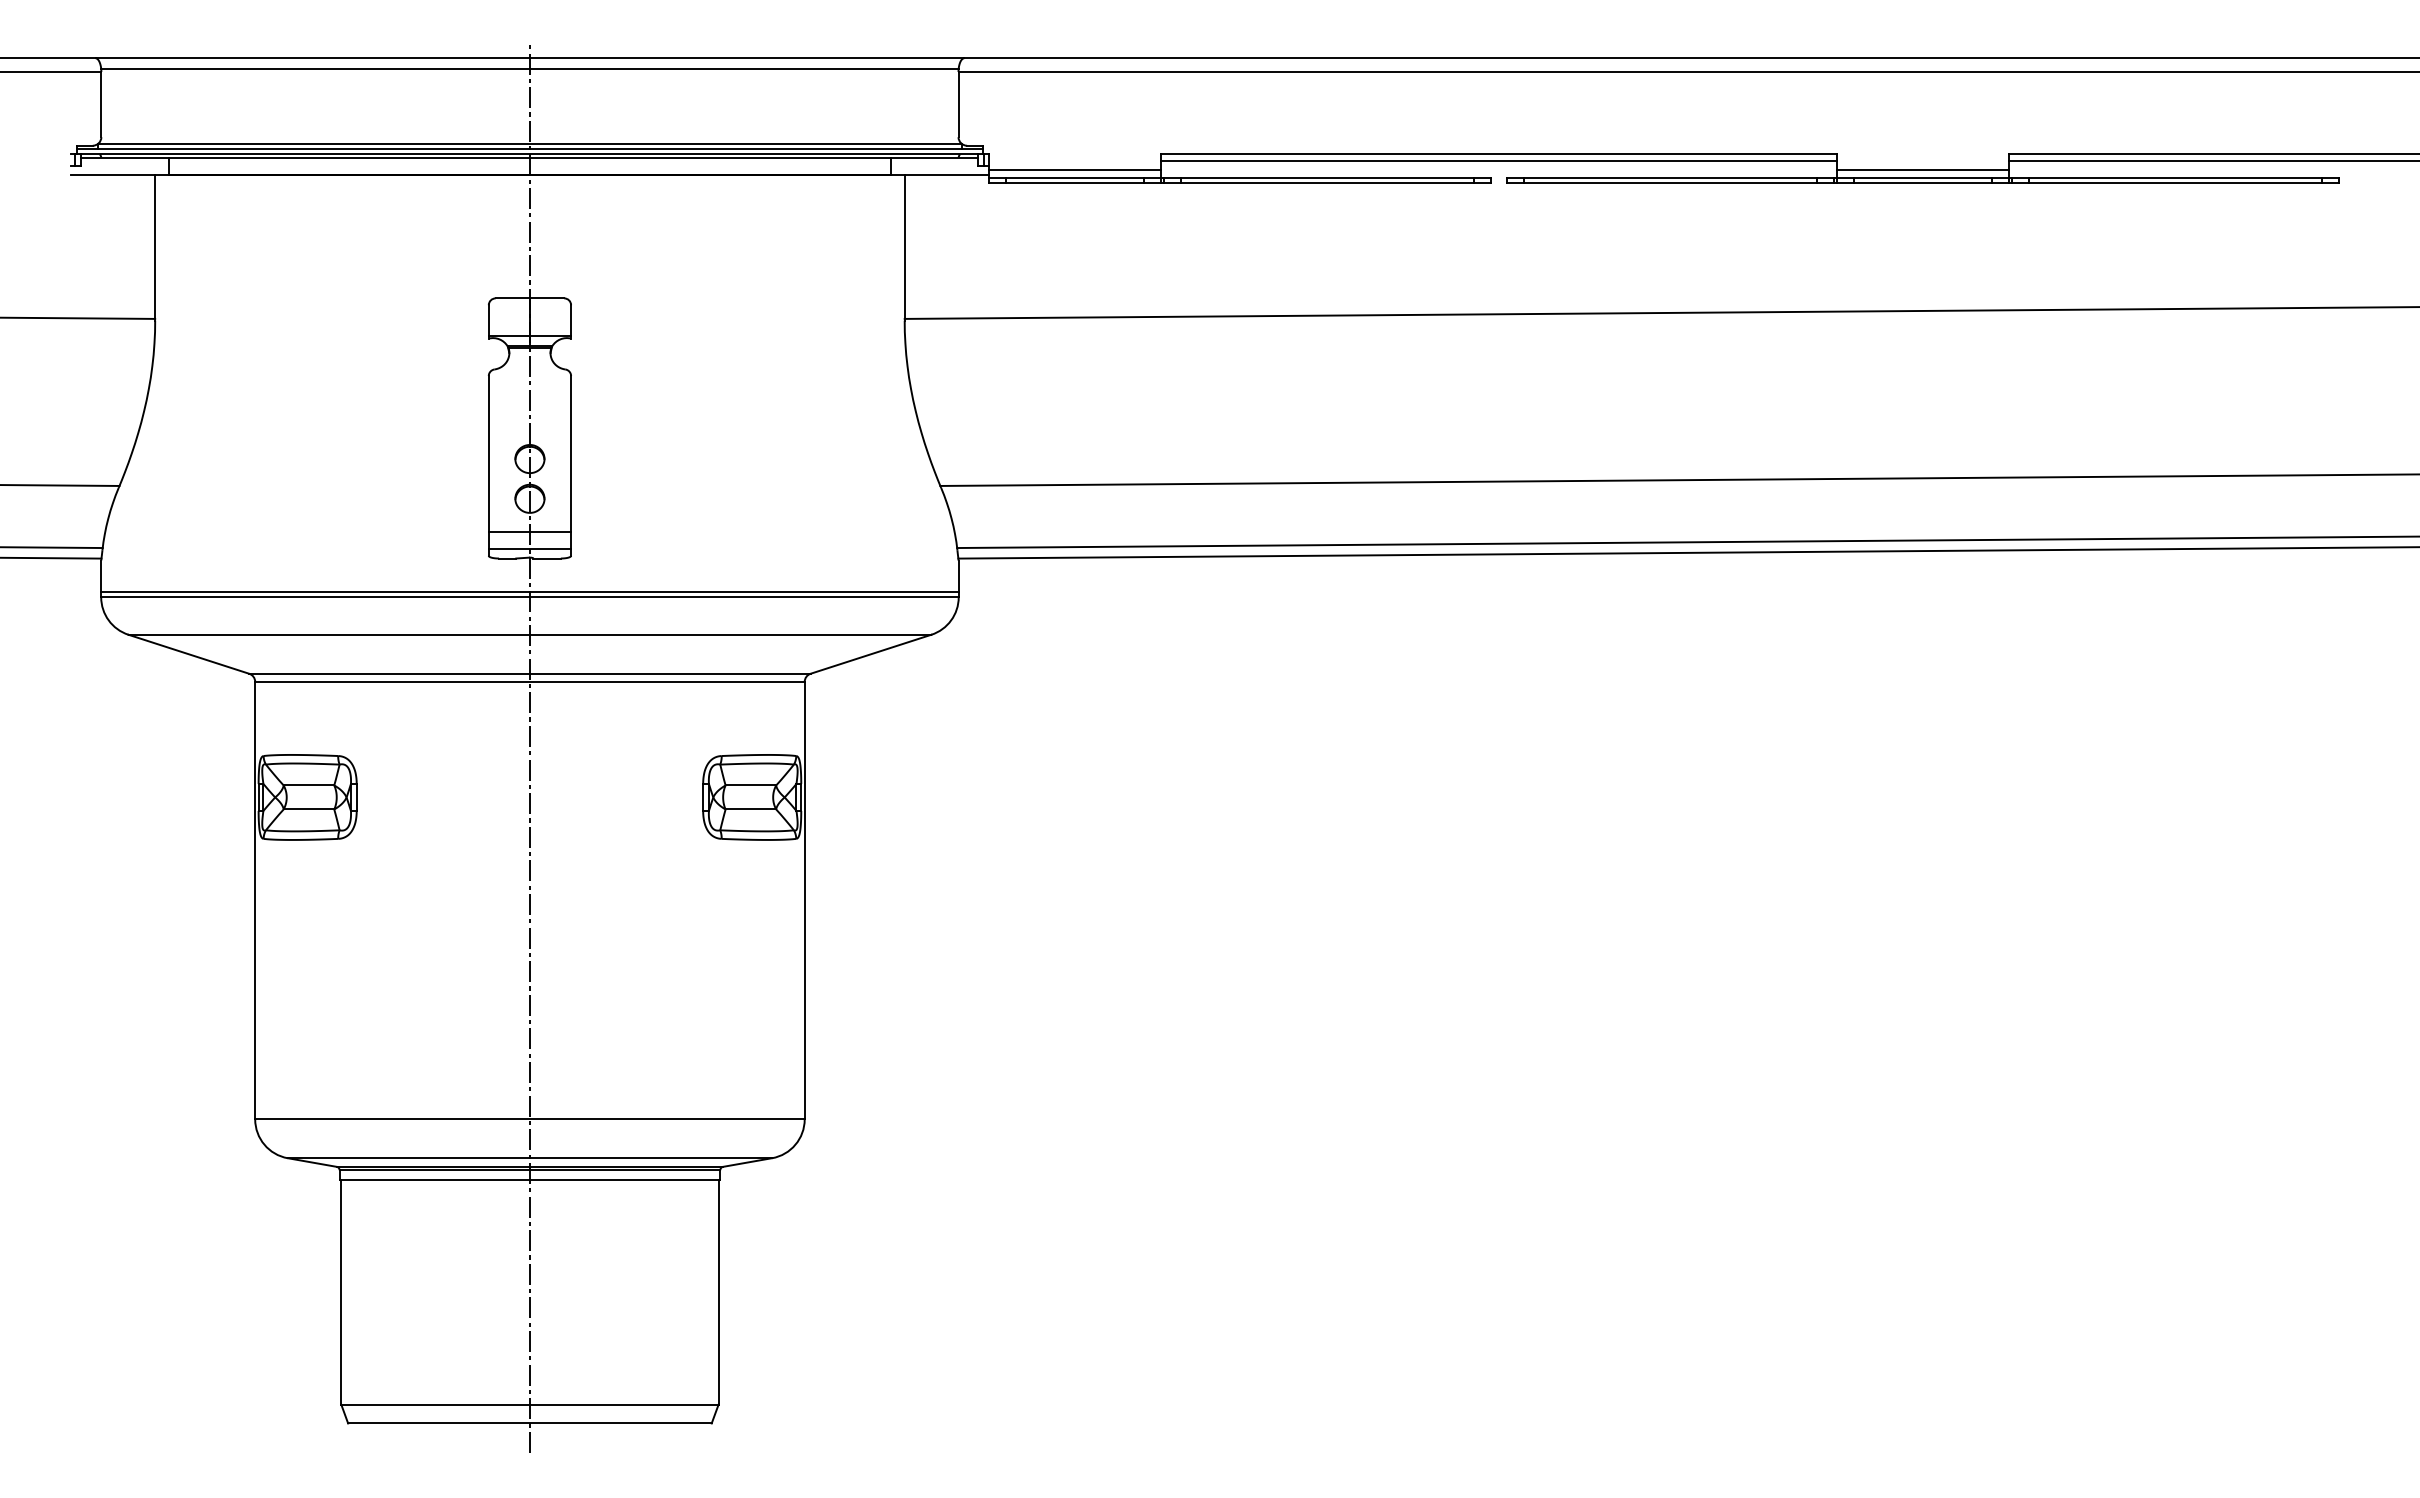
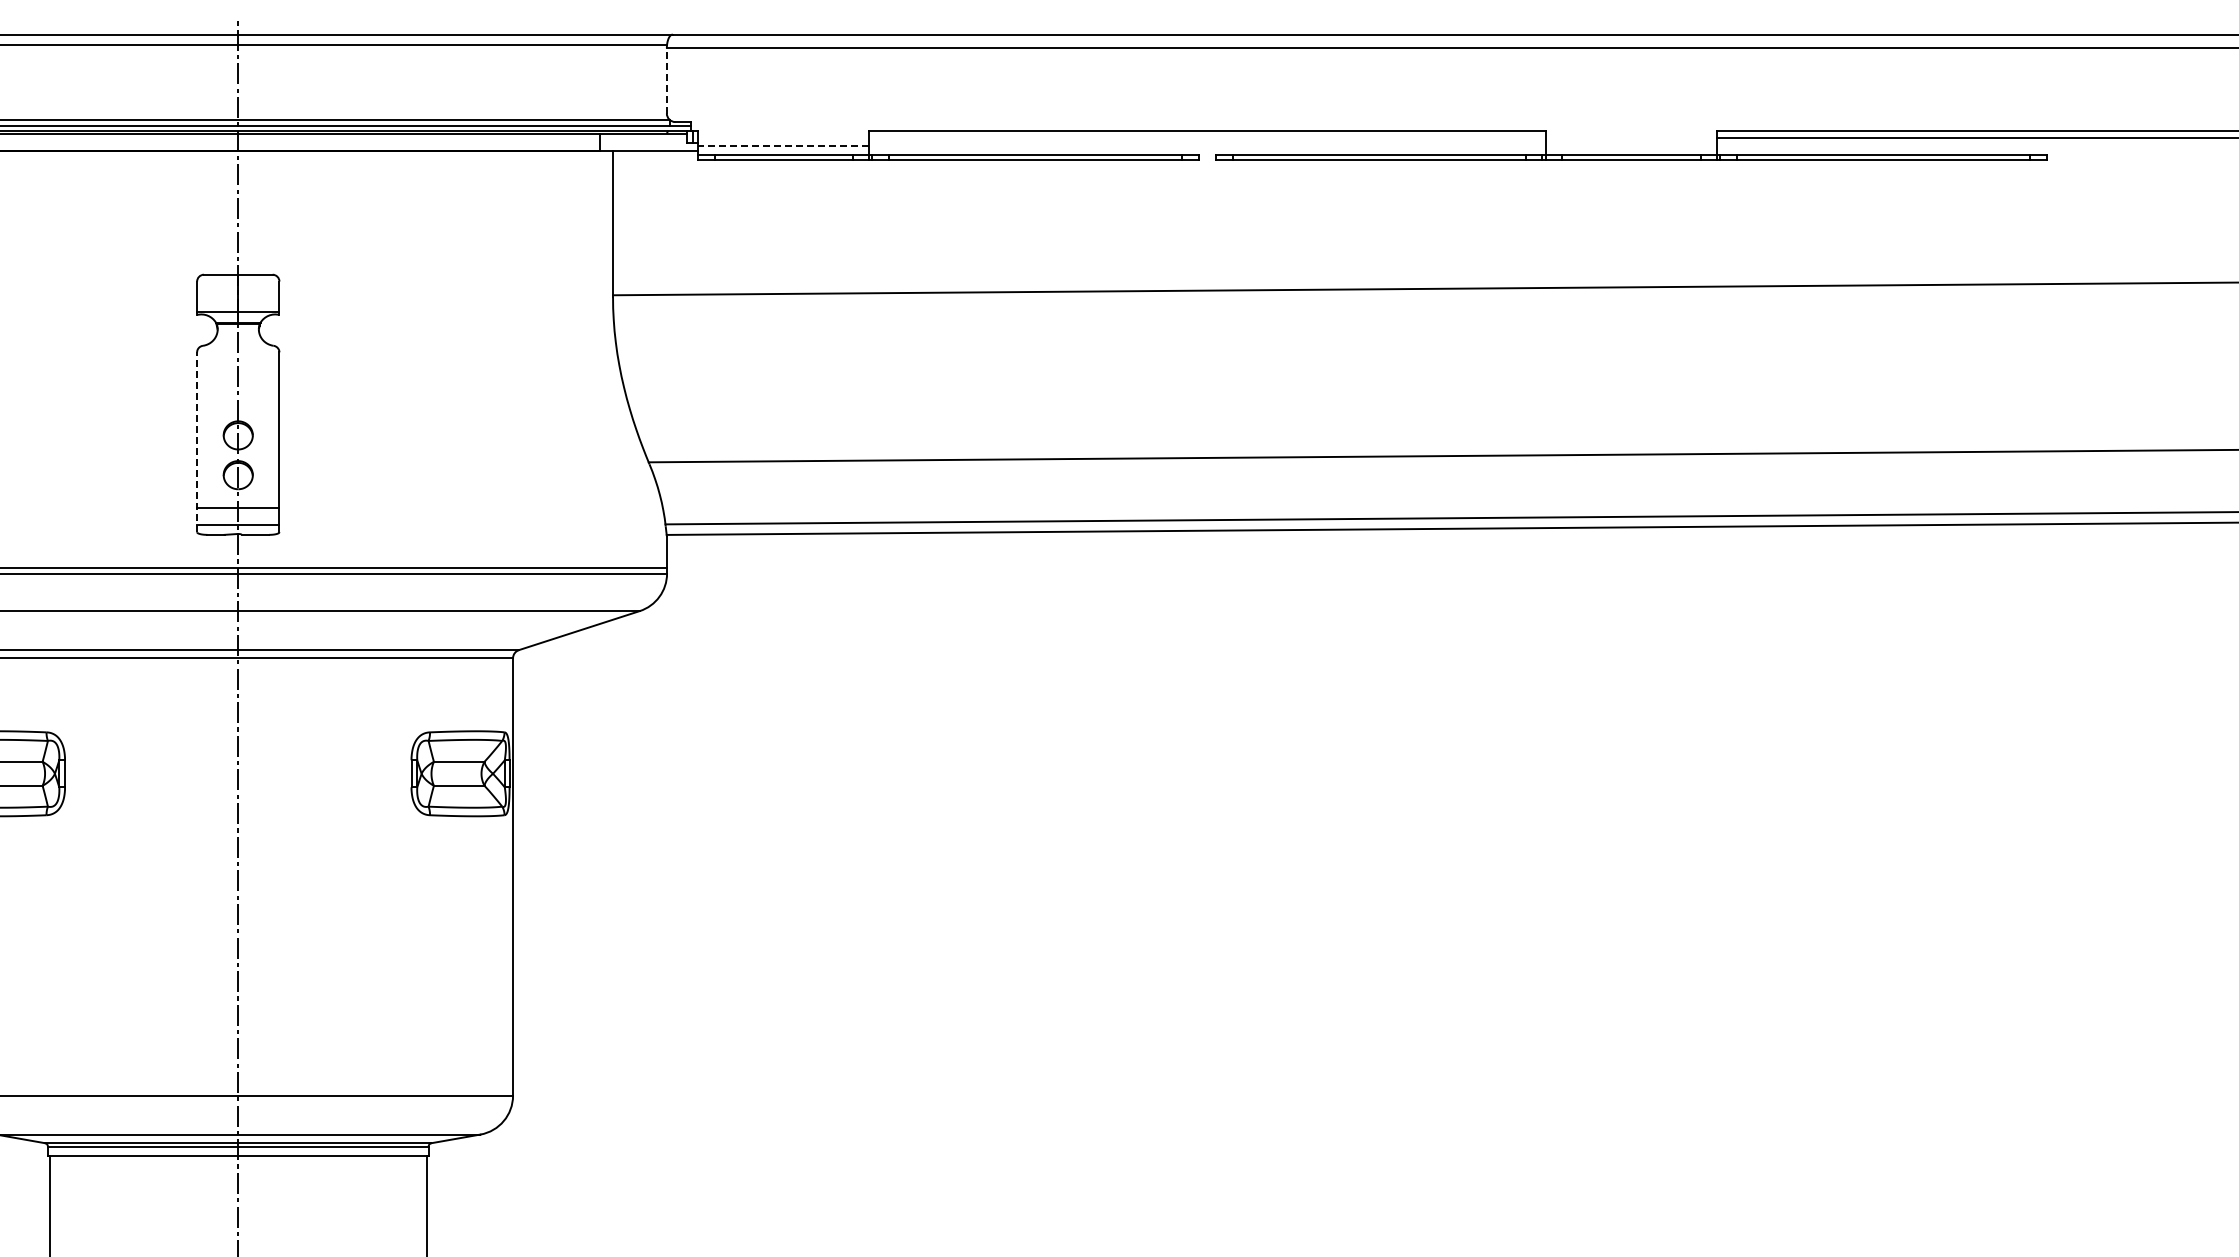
line: (958, 104) -> (666, 80), solid -> dashed
line: (1498, 161) -> (1206, 137), removed
line: (1074, 169) -> (782, 145), solid -> dashed
line: (1922, 169) -> (1630, 145), removed
line: (488, 465) -> (196, 441), solid -> dashed

